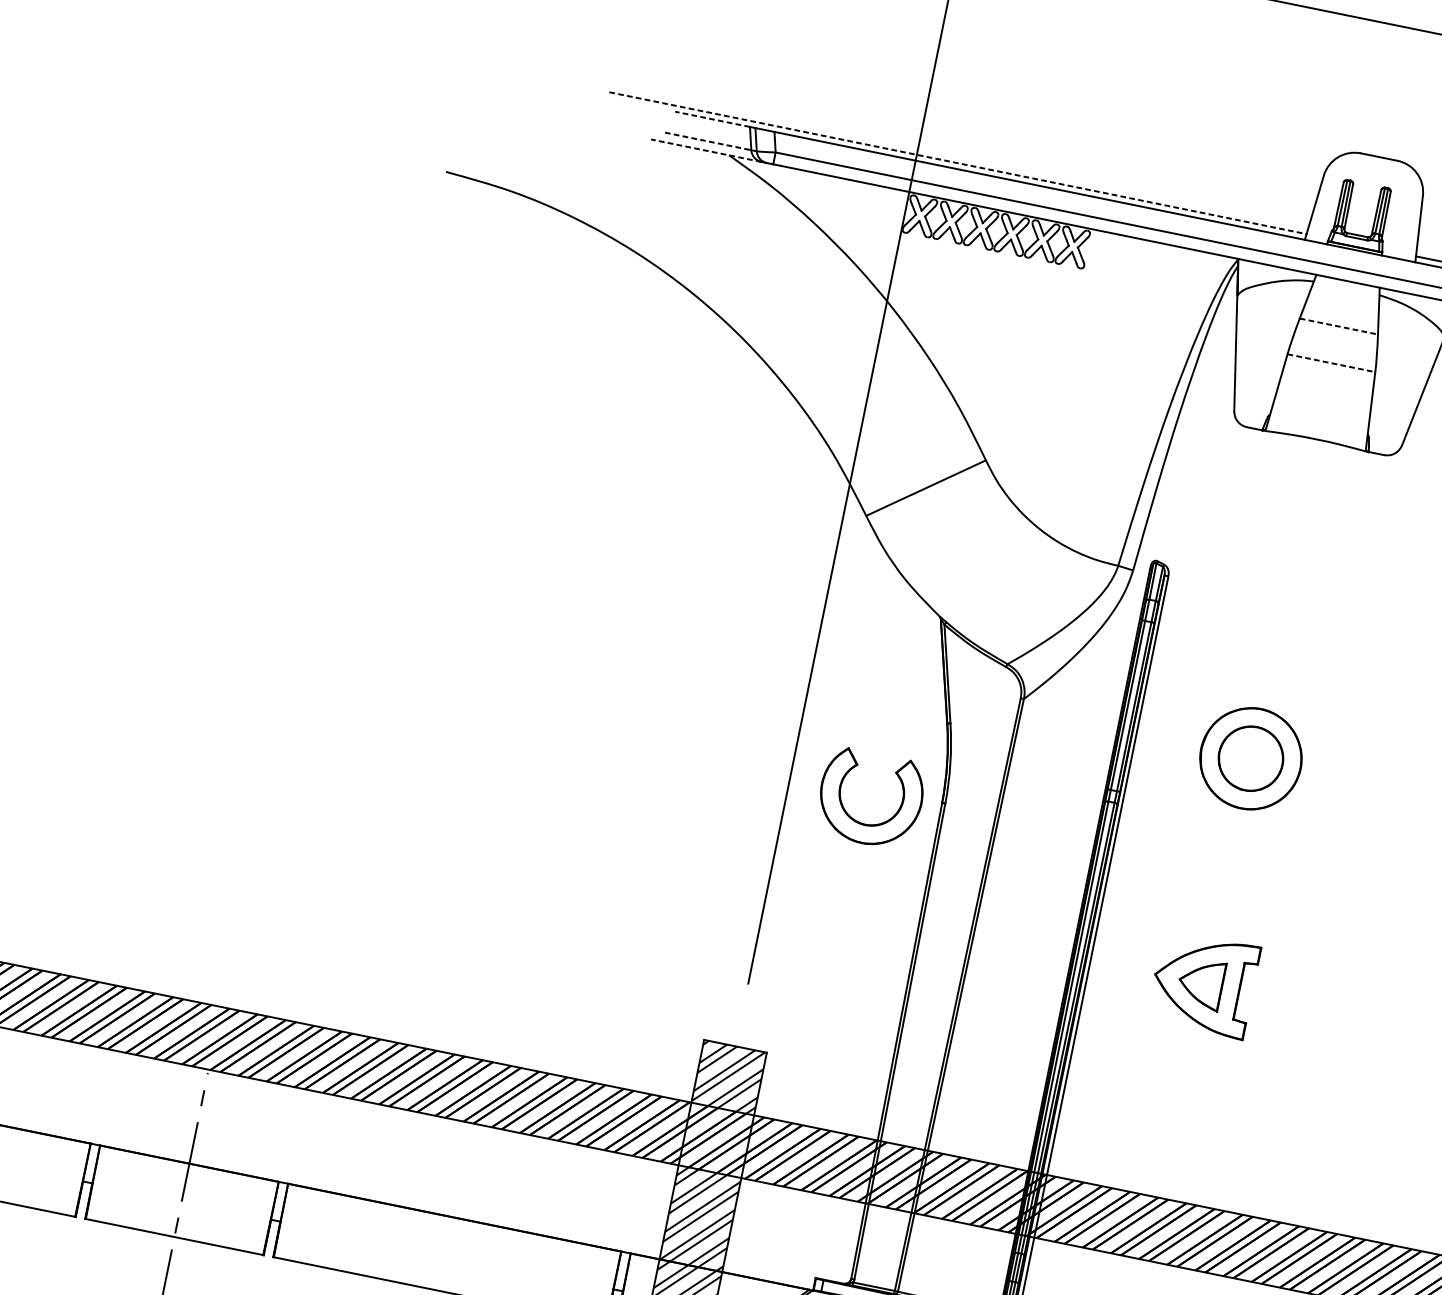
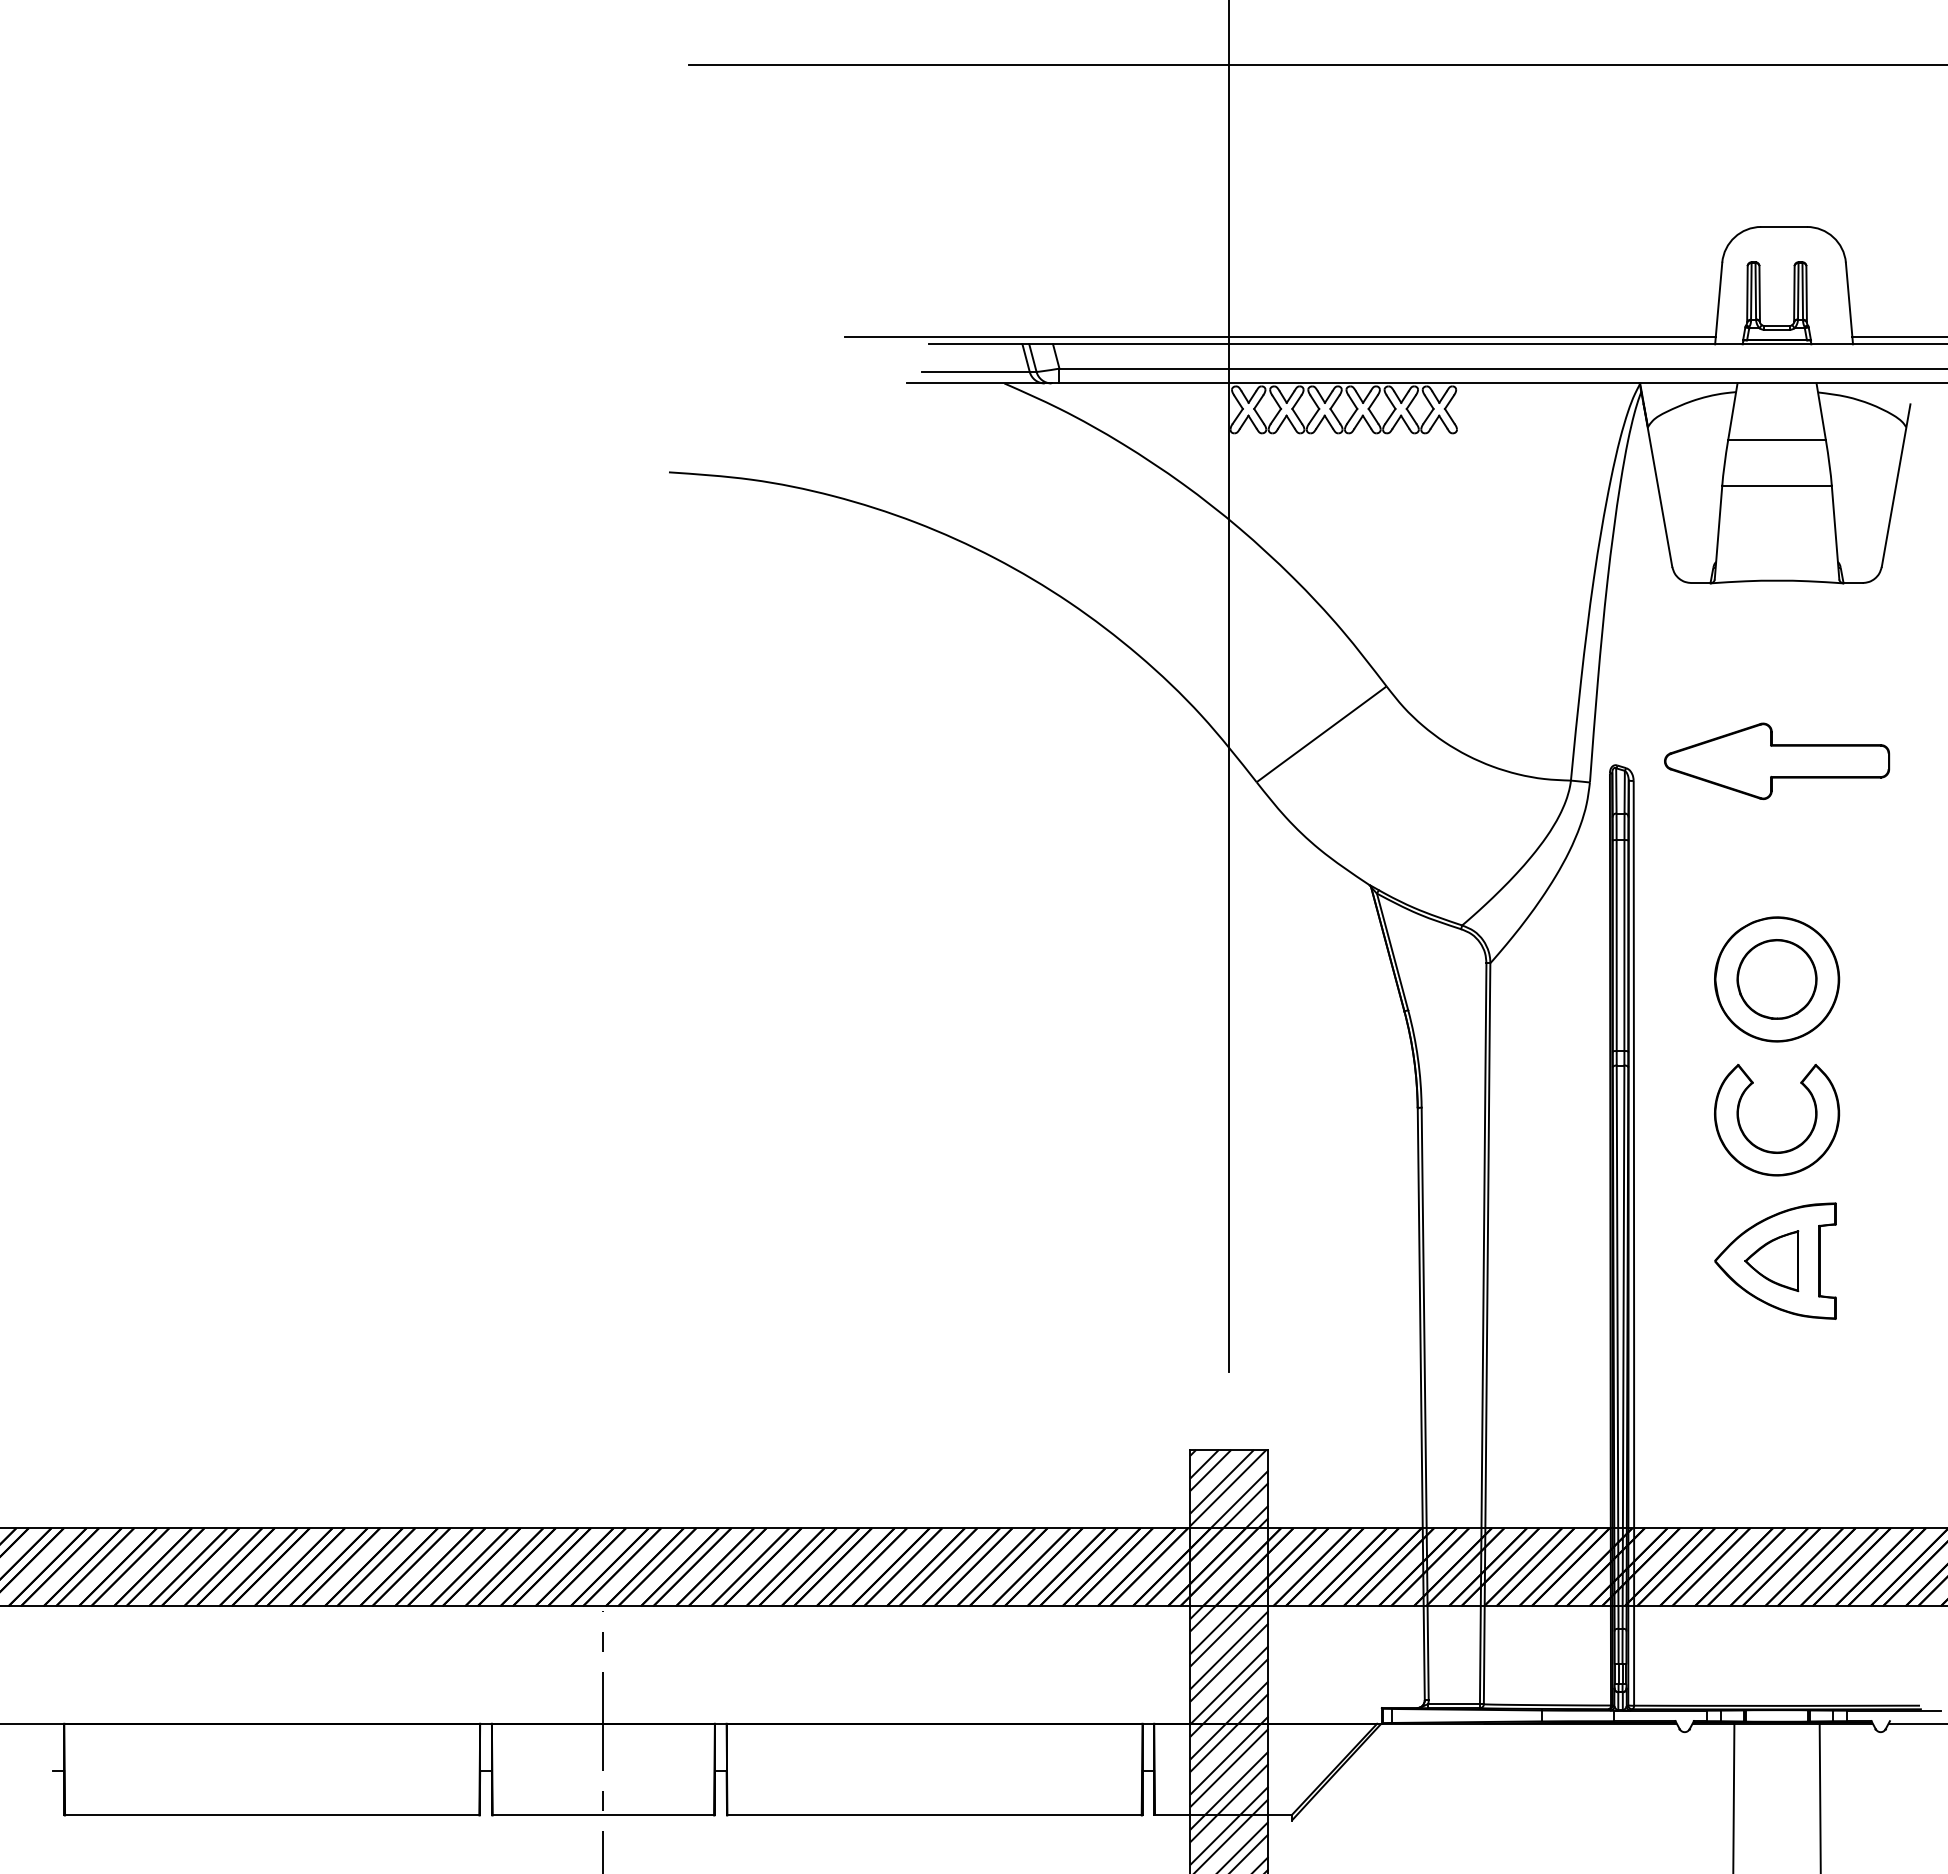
line: (712, 119) -> (975, 344), dashed -> solid
line: (707, 141) -> (975, 371), dashed -> solid
line: (705, 150) -> (975, 383), dashed -> solid
line: (958, 163) -> (1281, 337), dashed -> solid
line: (1339, 326) -> (1777, 439), dashed -> solid
line: (1331, 363) -> (1777, 485), dashed -> solid
part: (1287, 583) -> (1777, 760), added
part: (871, 824) -> (1784, 1150), moved

